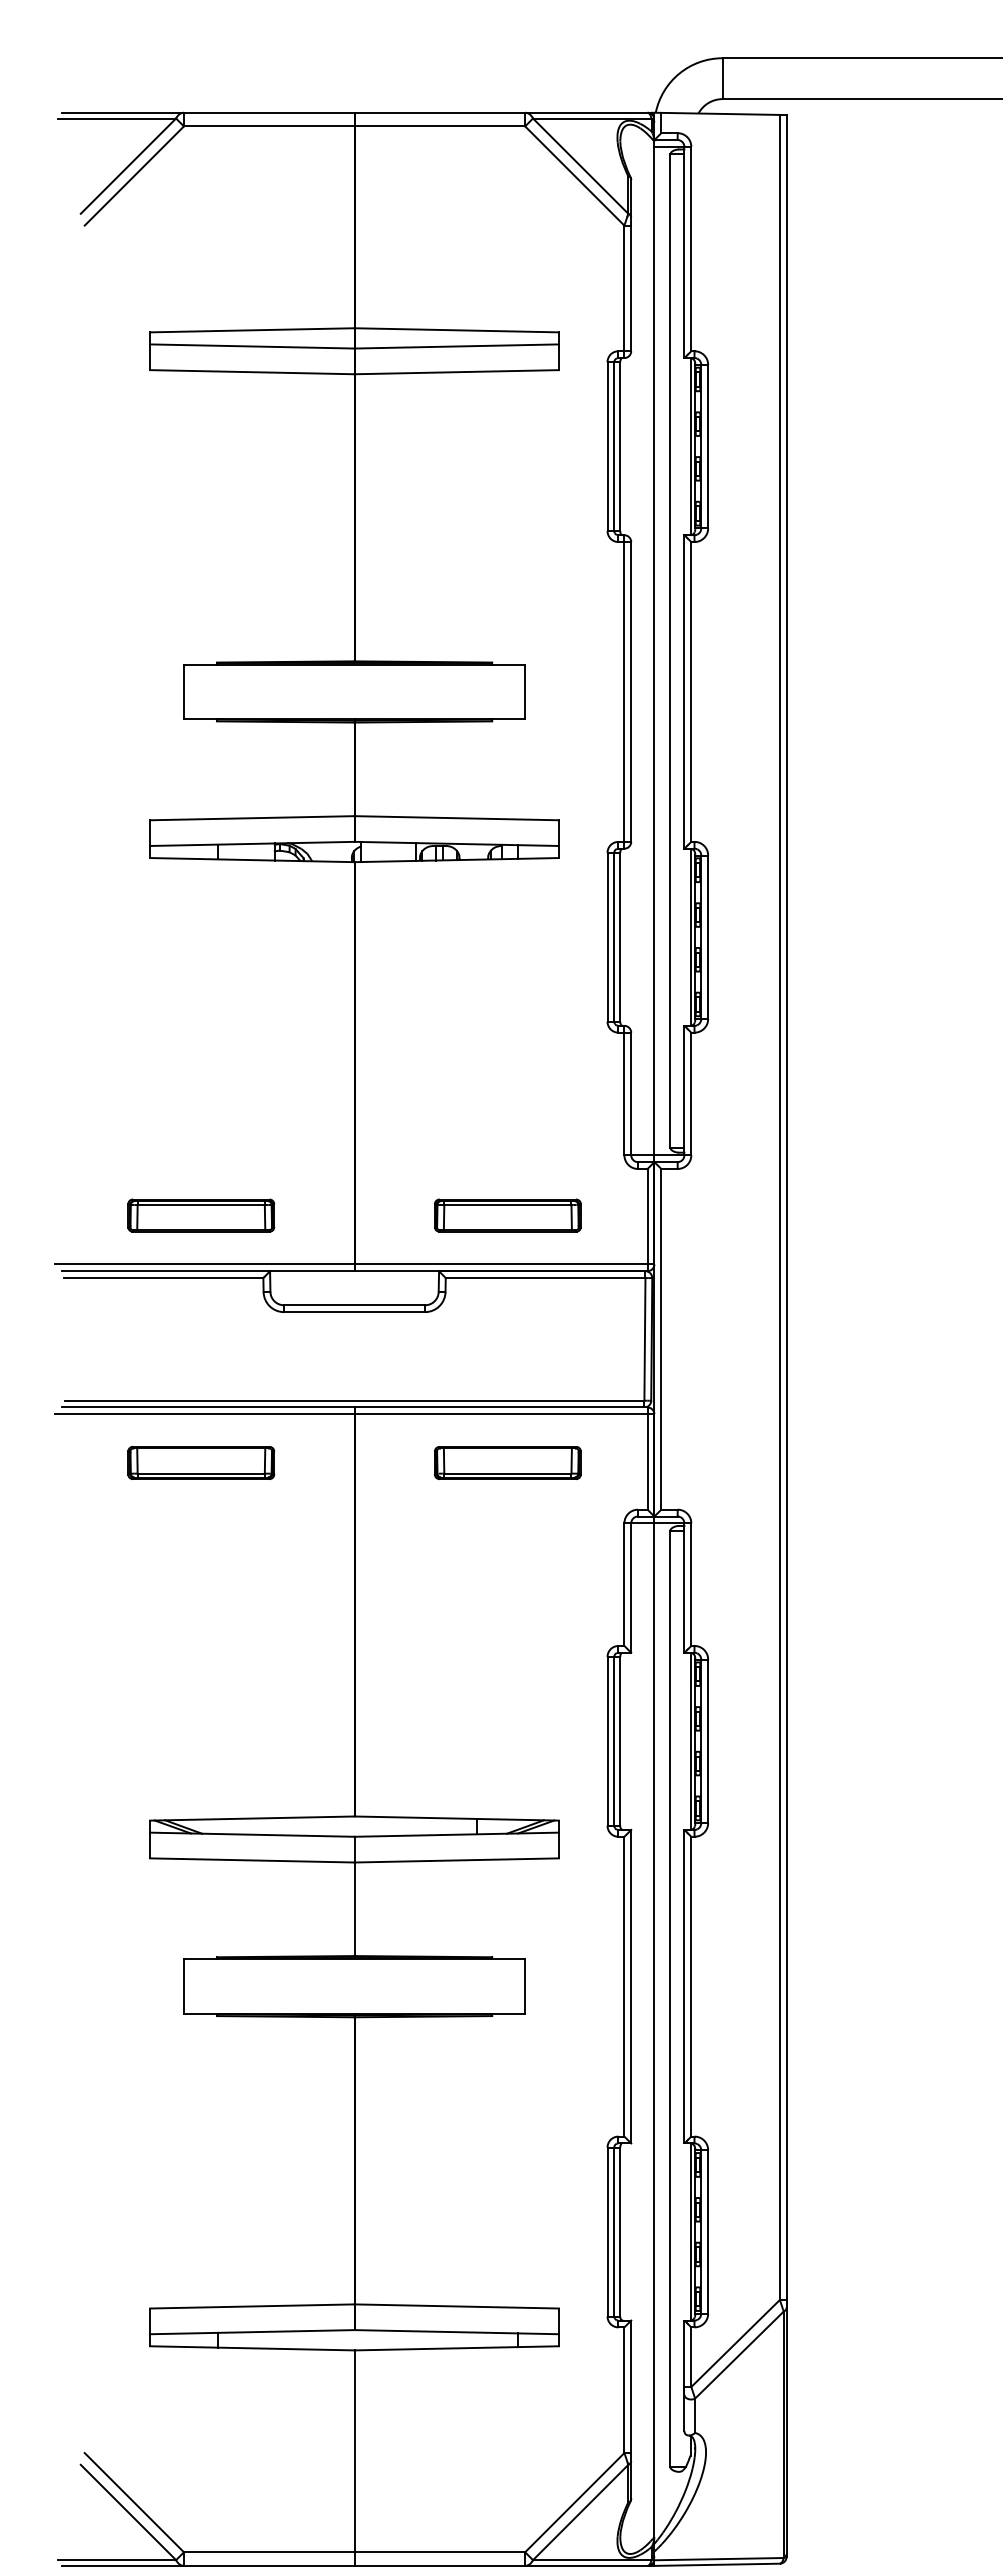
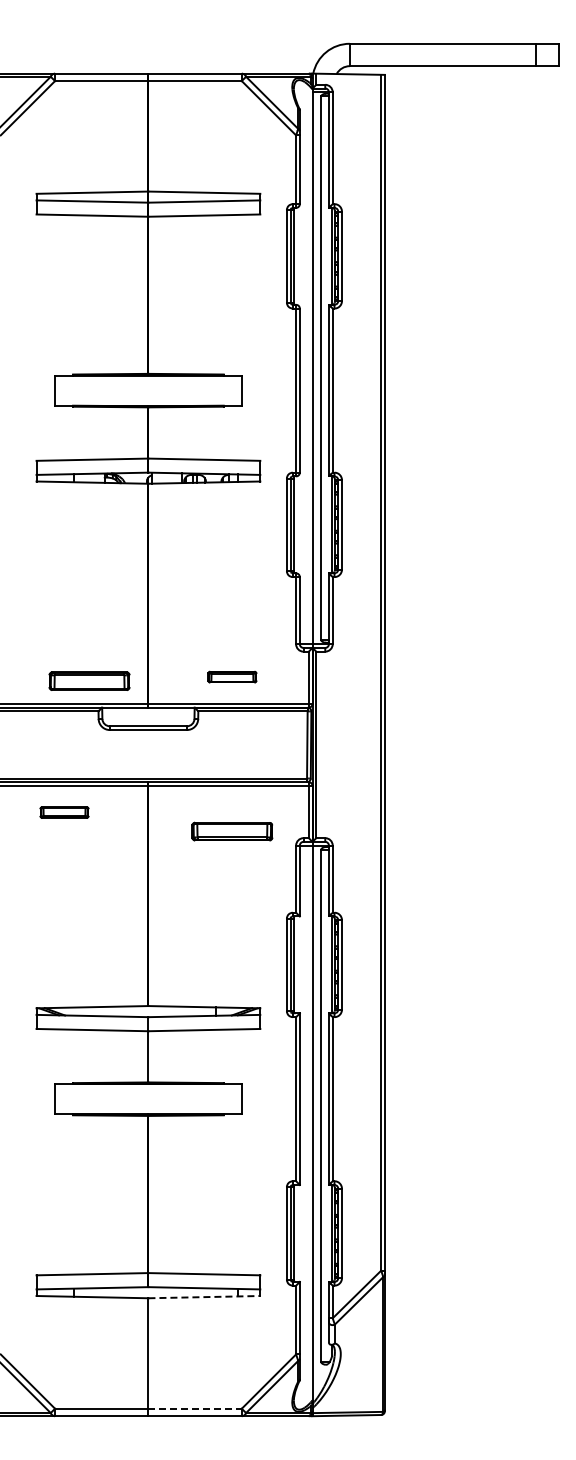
part: (201, 1214) -> (89, 680), moved
part: (508, 1214) -> (232, 676), size x0.6
part: (201, 1462) -> (64, 812), size x0.6
part: (508, 1462) -> (232, 831), moved
line: (457, 2349) -> (204, 1297), solid -> dashed
line: (440, 2551) -> (195, 1408), solid -> dashed

